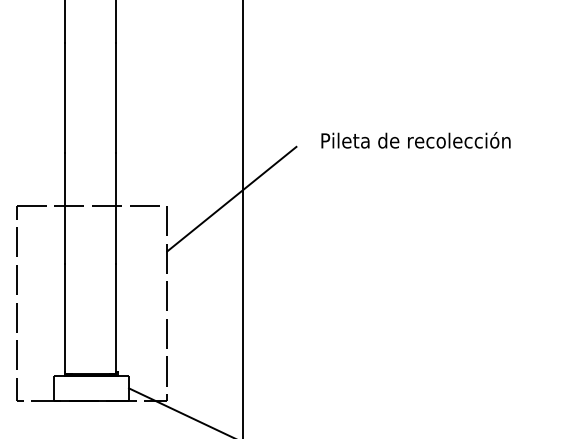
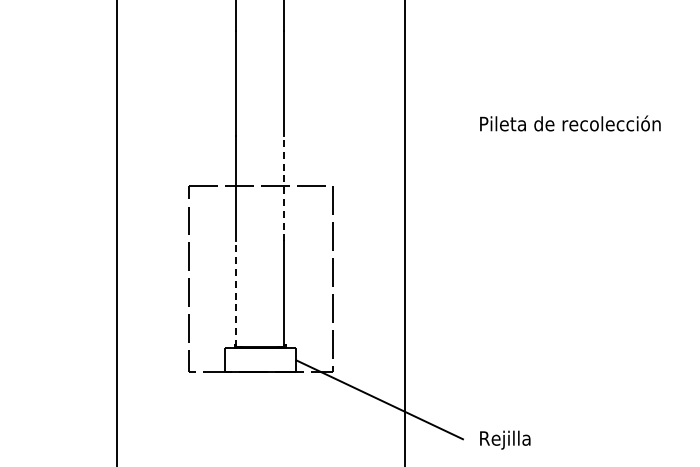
line: (231, 198) -> (394, 179), removed
line: (116, 208) -> (284, 188), solid -> dashed
line: (65, 319) -> (235, 294), solid -> dashed

